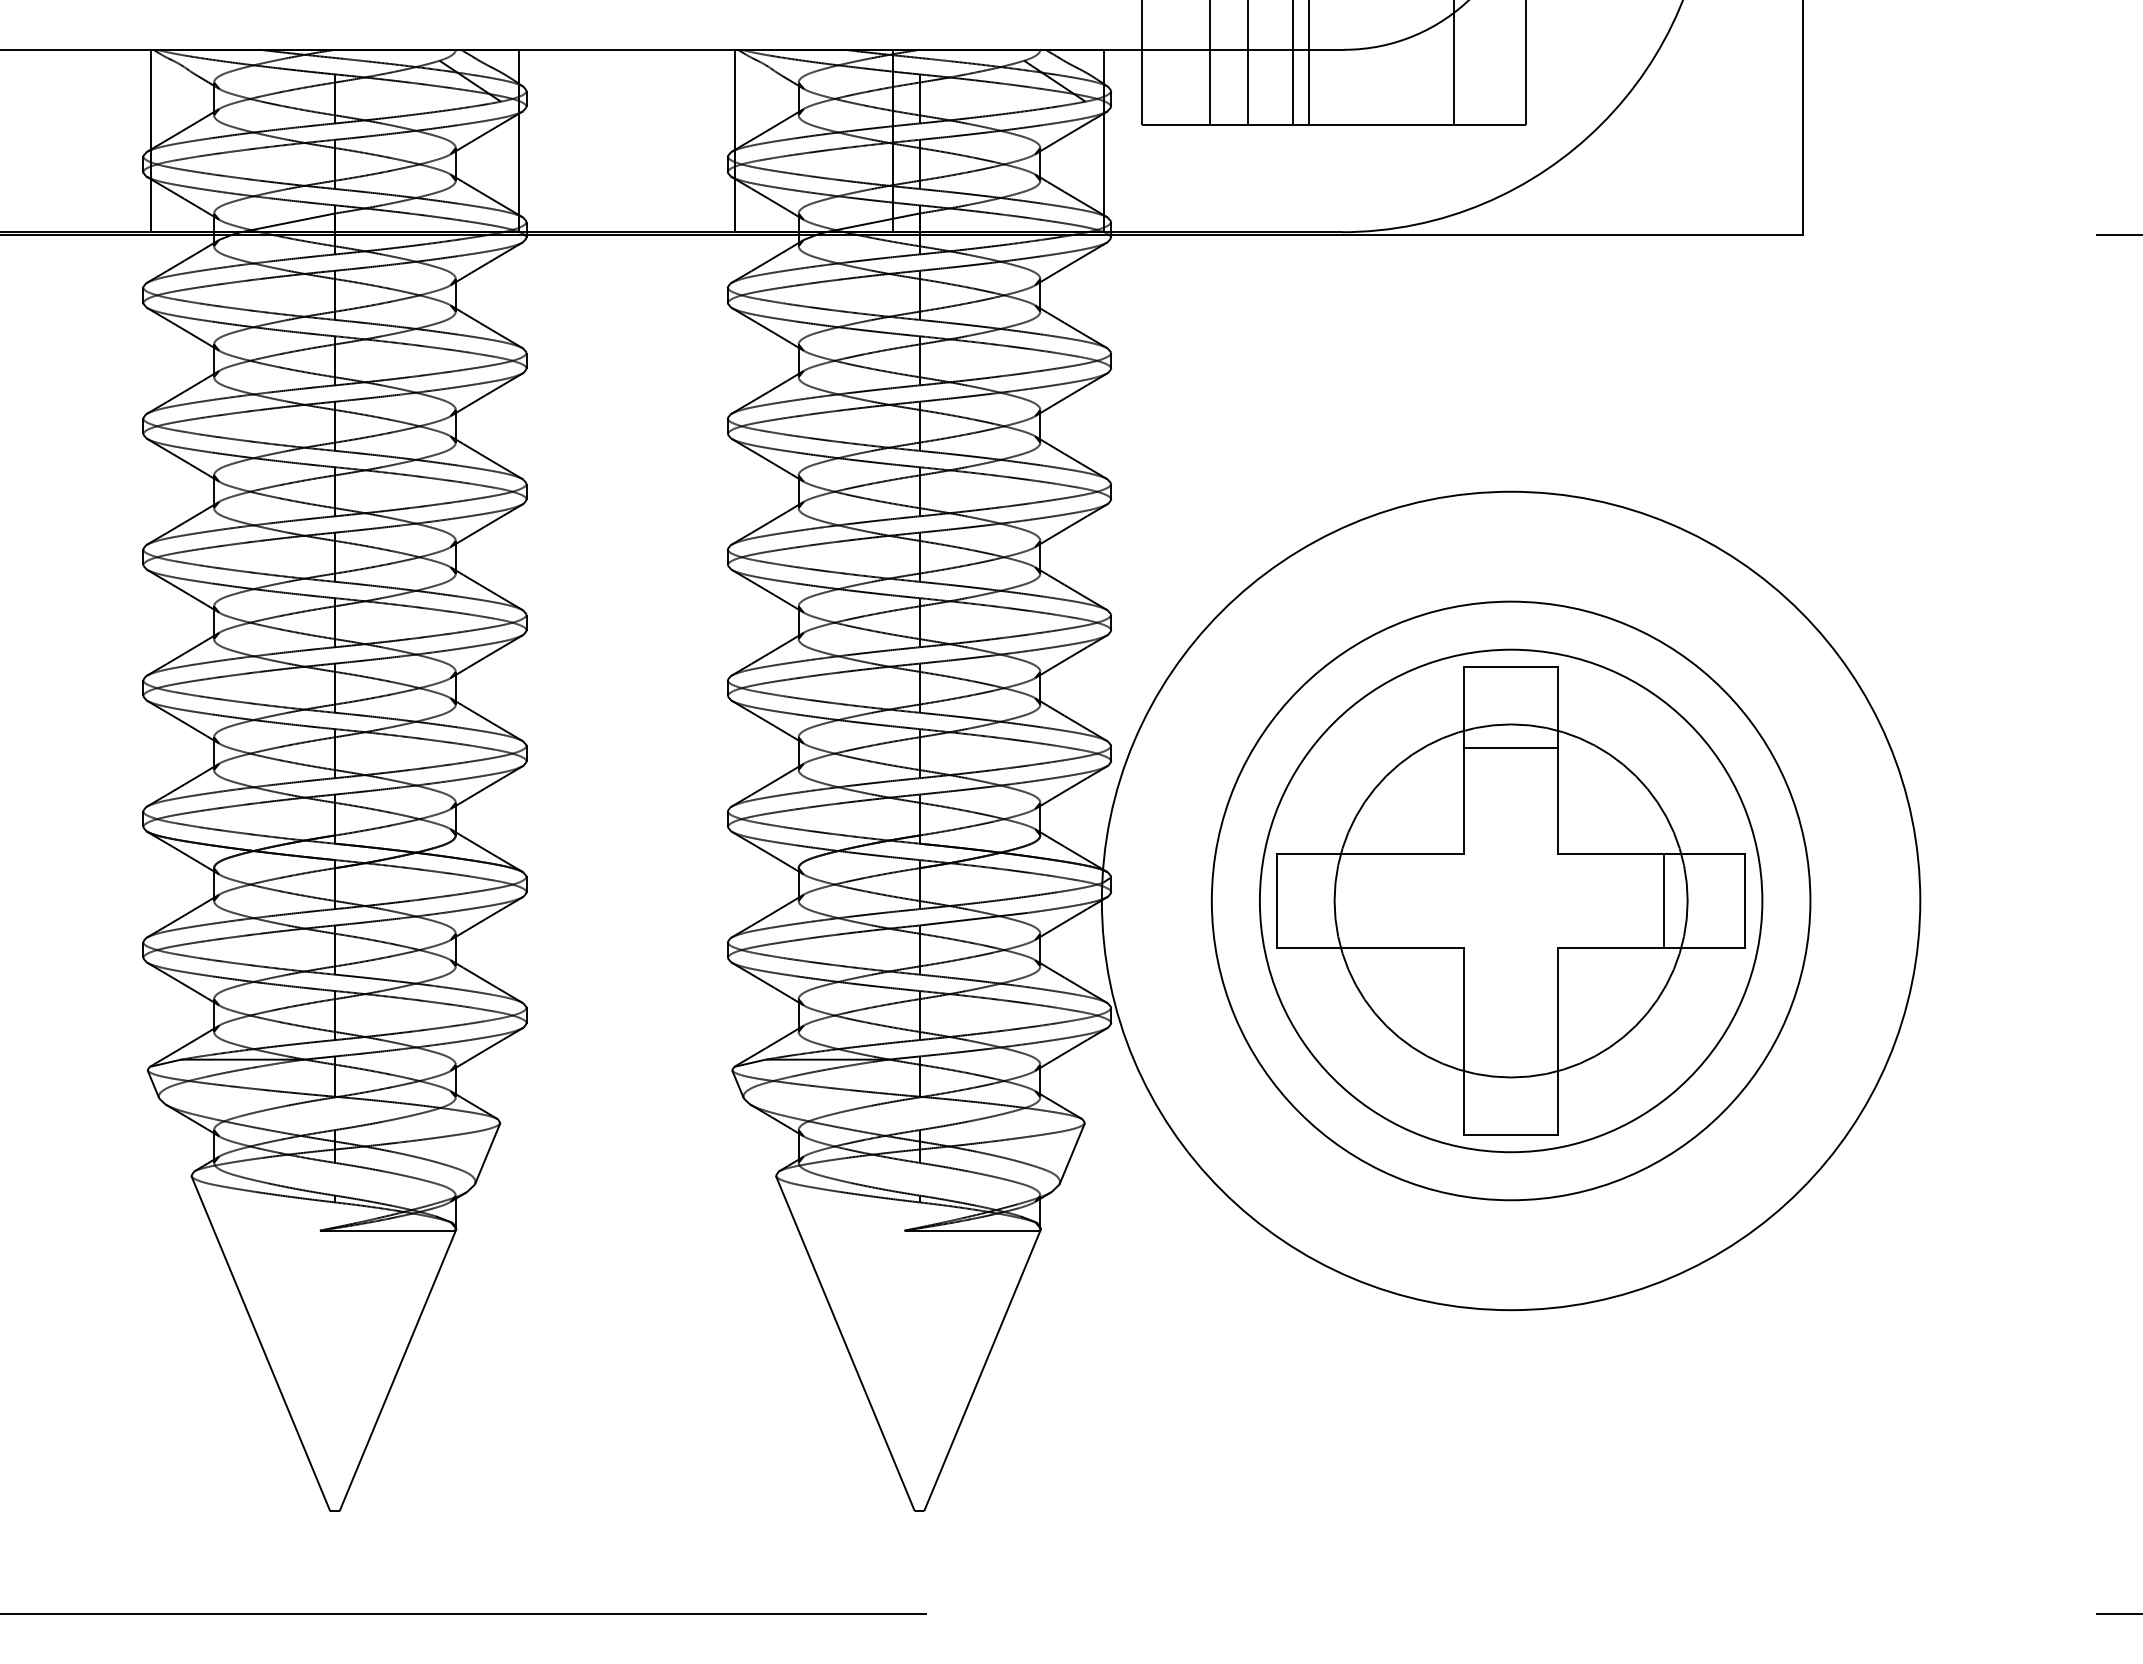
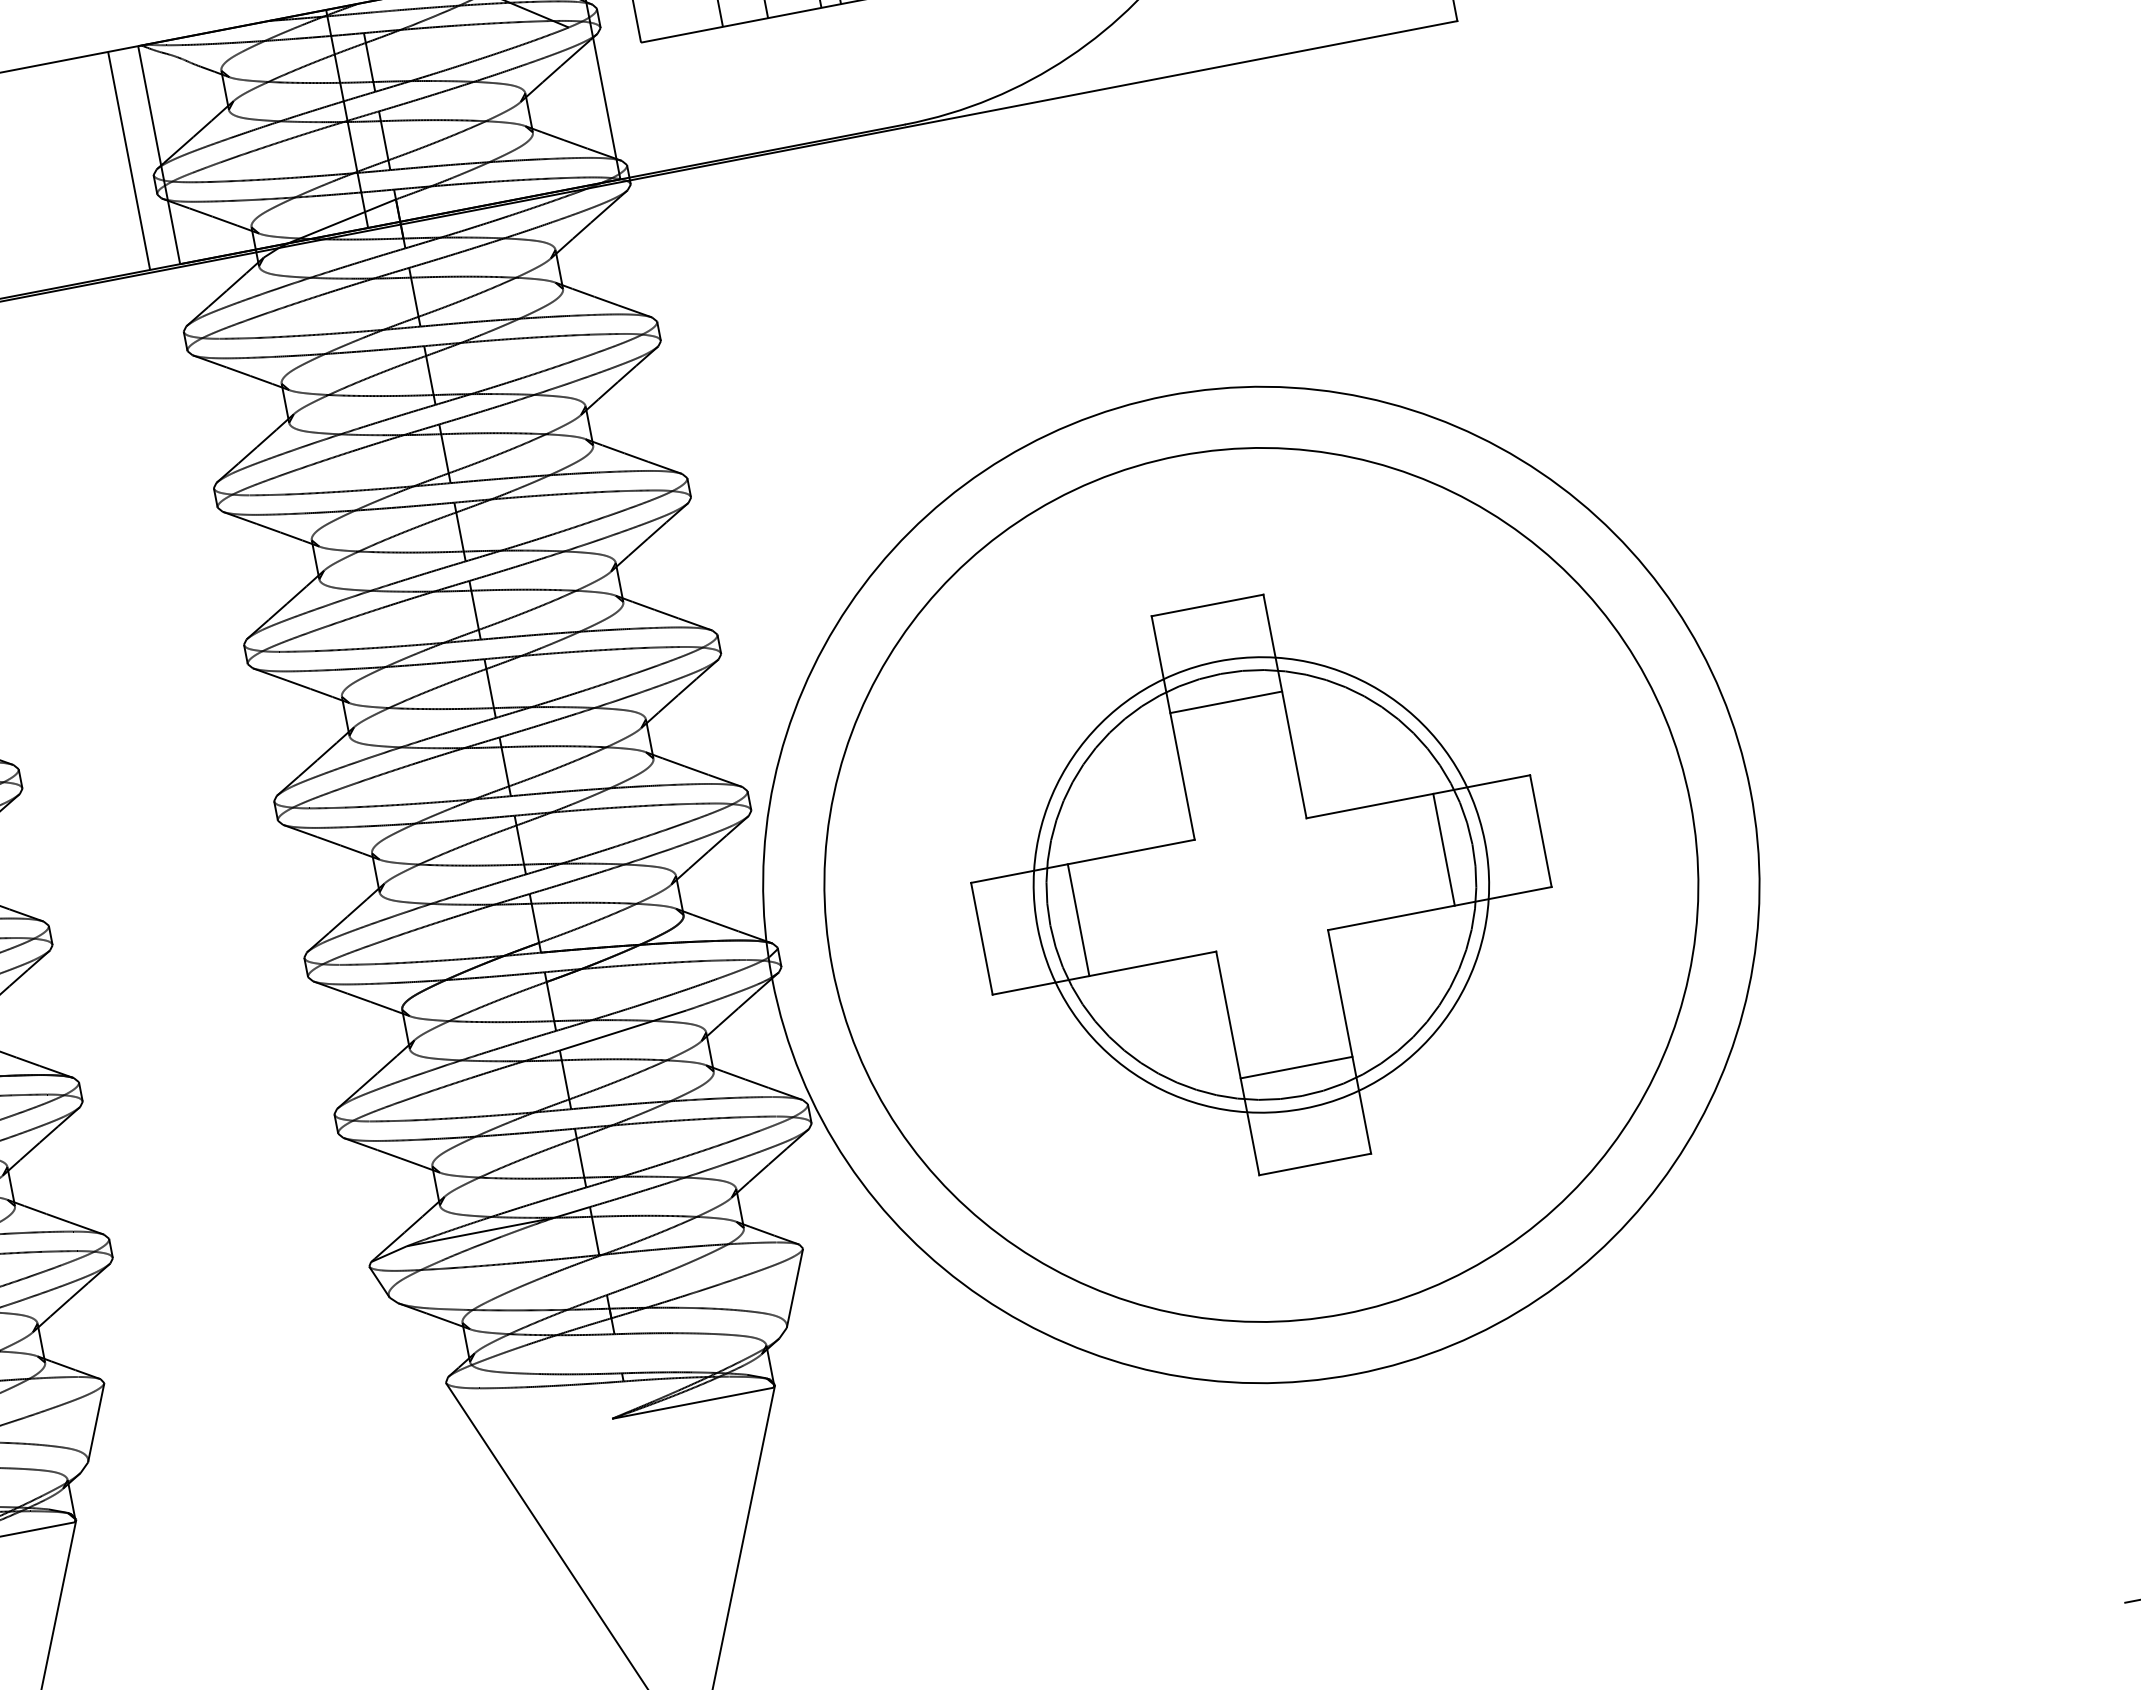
line: (710, 140) -> (129, 160), added
line: (1358, 900) -> (1078, 919), added
circle: (1511, 900) -> (1261, 884), size x0.62
circle: (1511, 900) -> (1261, 884), size x1.43
line: (1510, 1053) -> (1295, 1067), added

